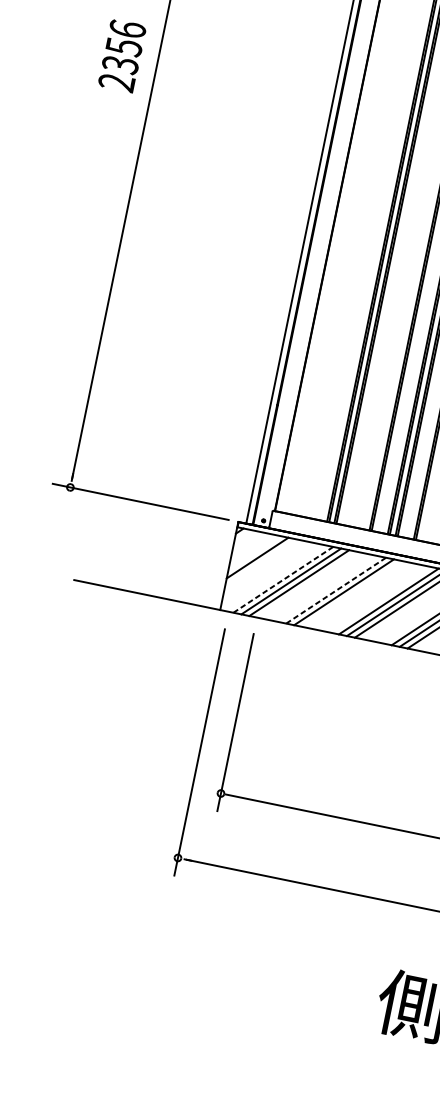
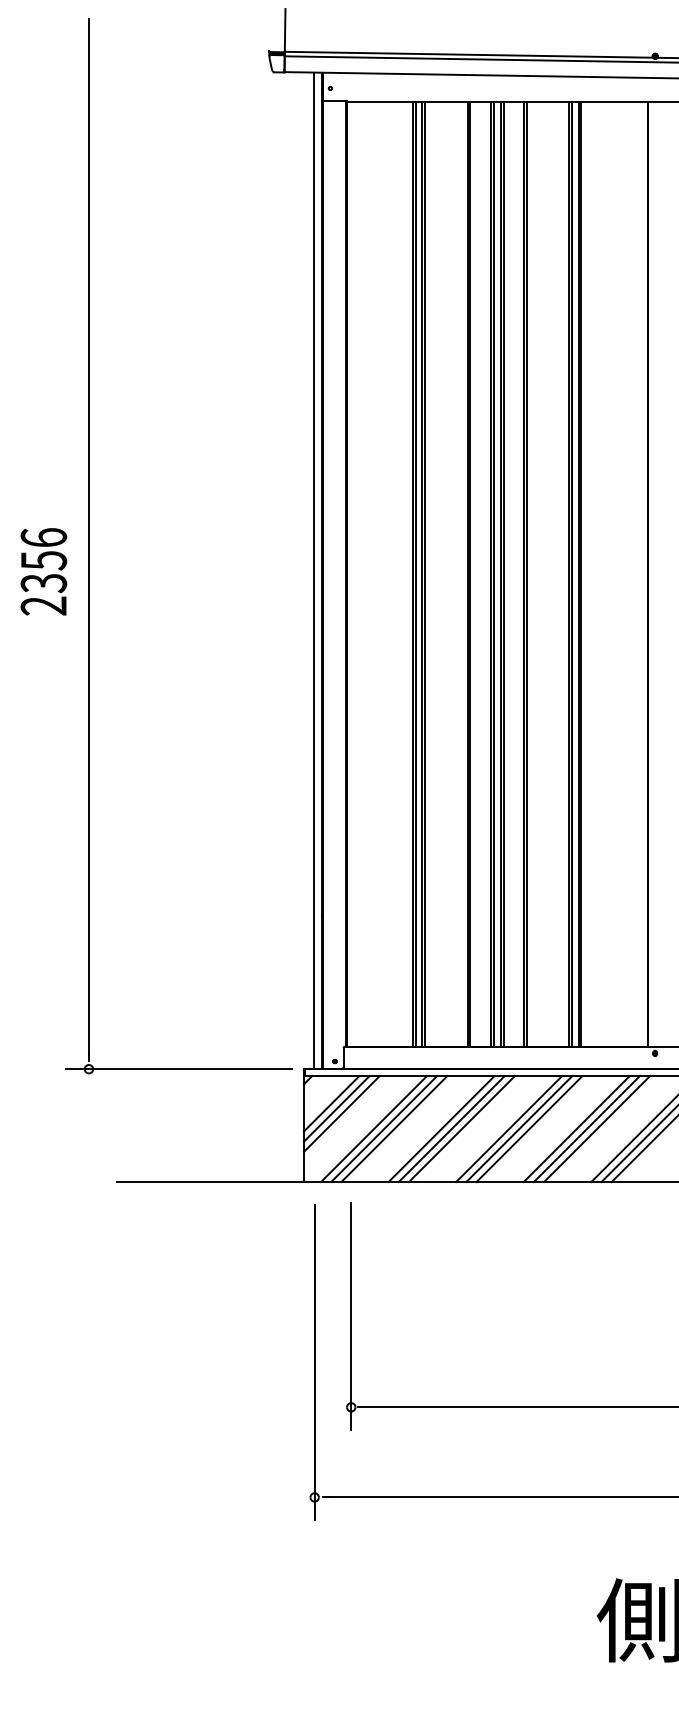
text: (122, 55) -> (43, 571), moved
line: (254, 553) -> (331, 1103), added
line: (260, 562) -> (341, 1113), added
line: (283, 579) -> (374, 1128), dashed -> solid
line: (336, 590) -> (441, 1128), dashed -> solid
line: (351, 593) -> (461, 1128), added

